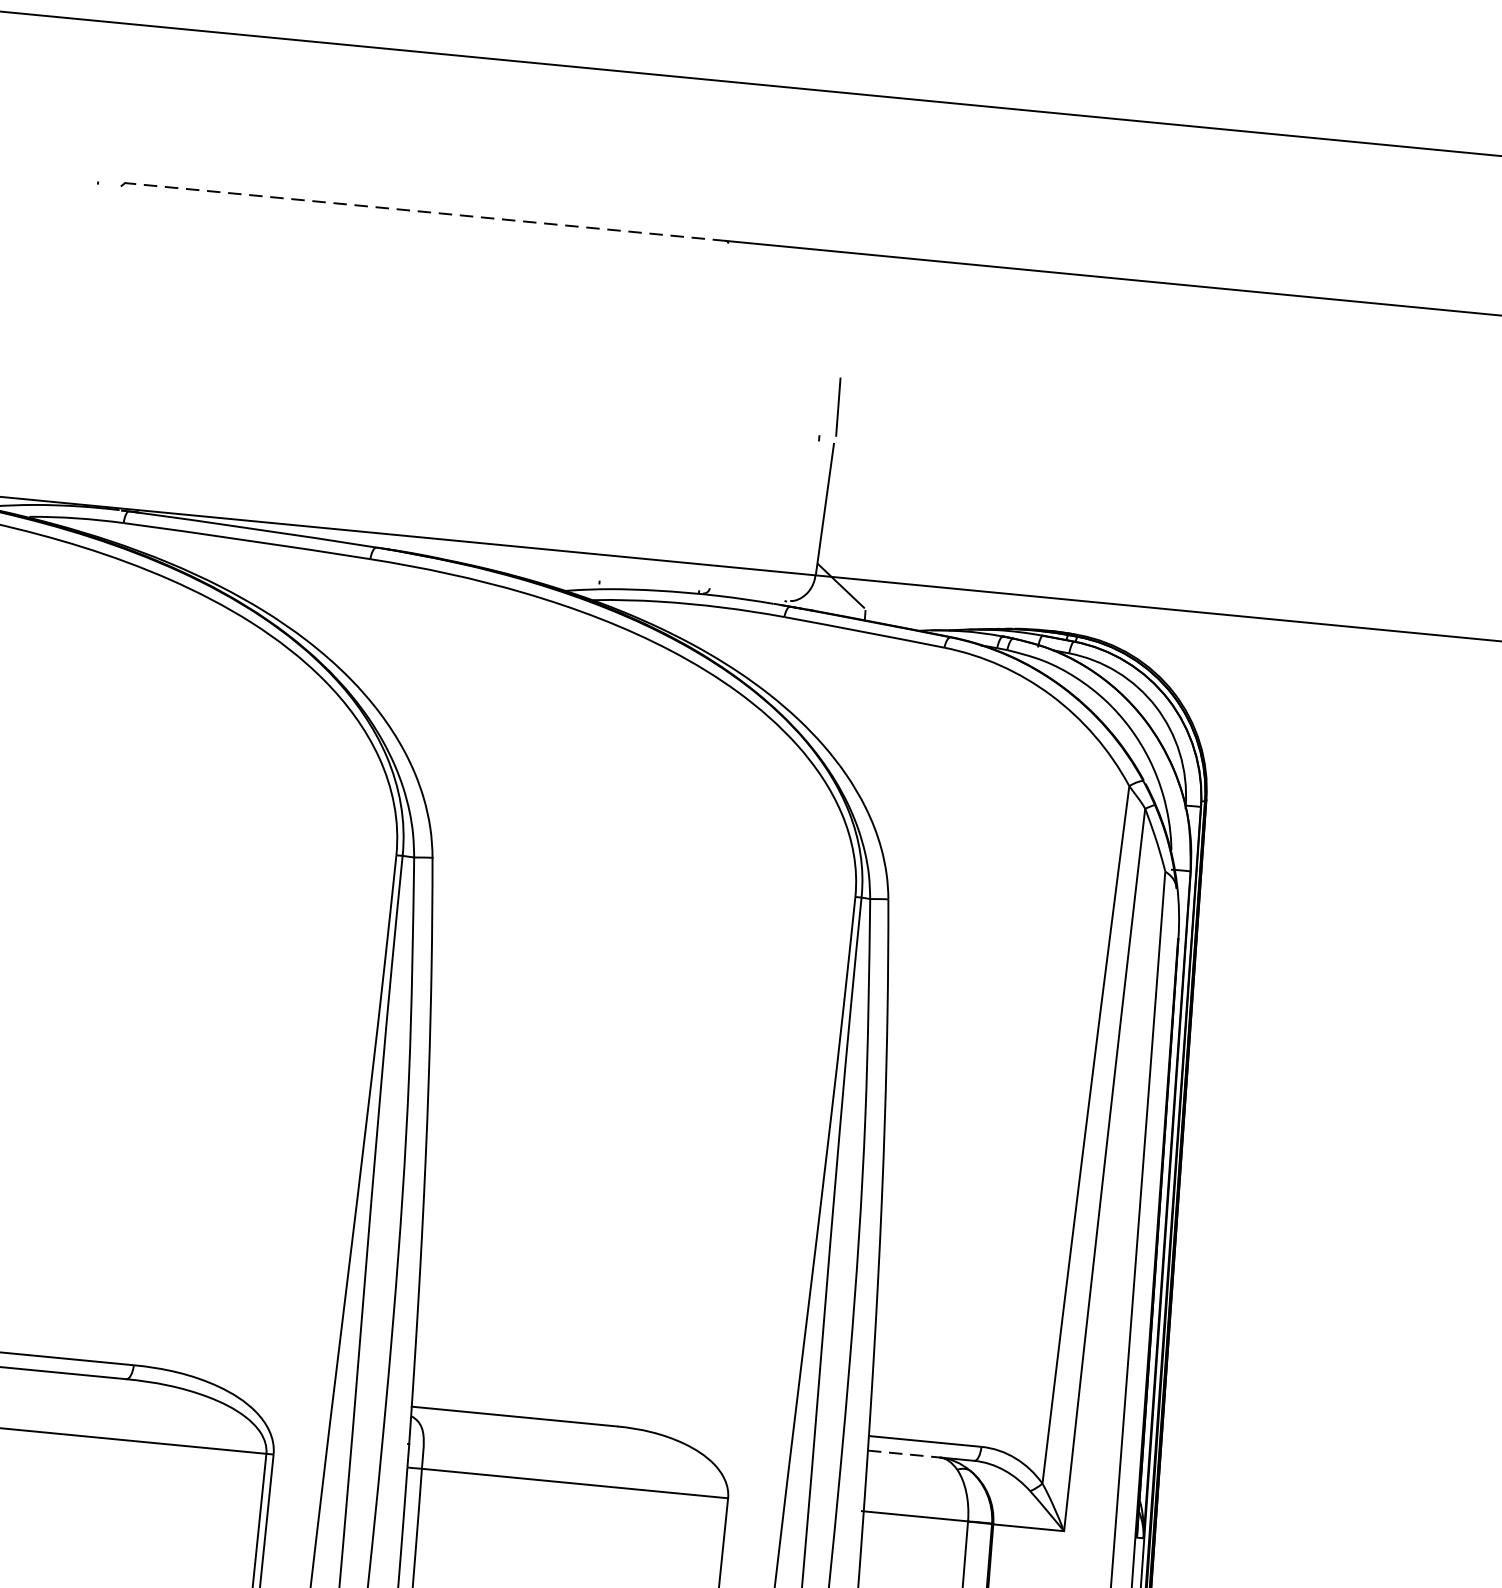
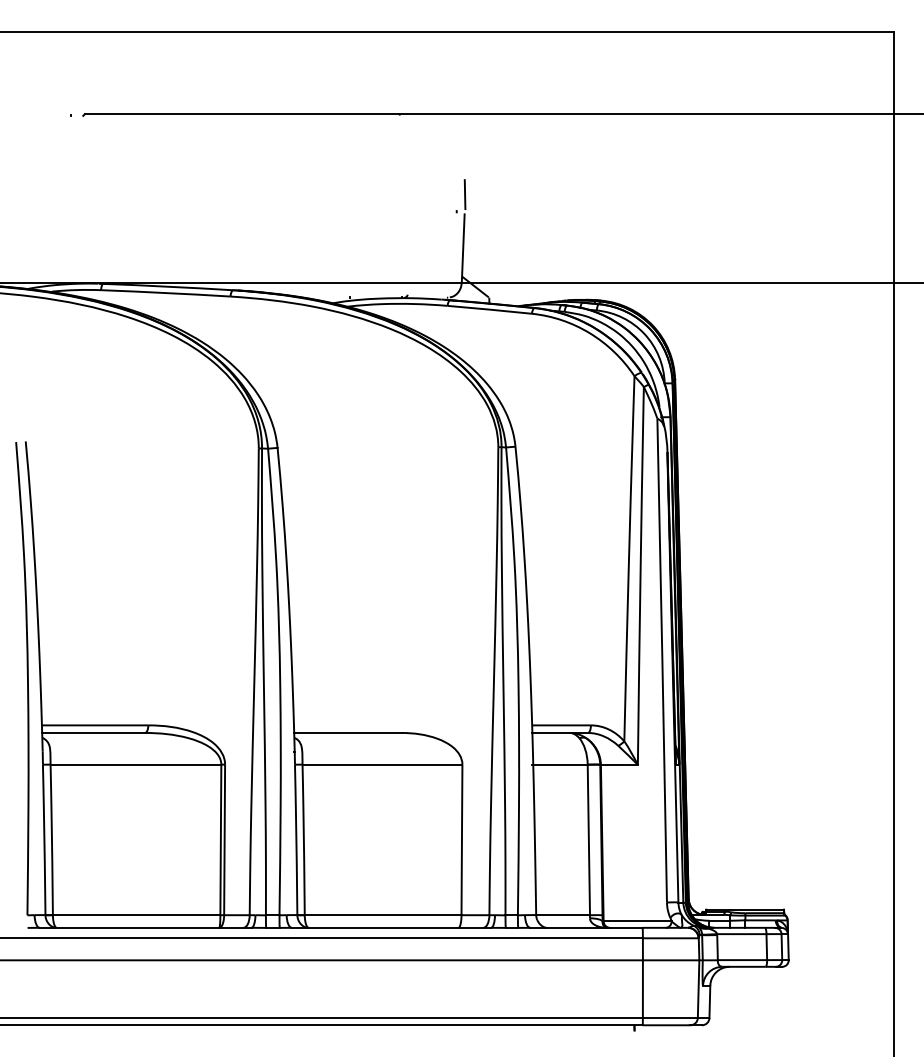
line: (424, 212) -> (241, 114), dashed -> solid
line: (904, 1453) -> (551, 732), dashed -> solid

